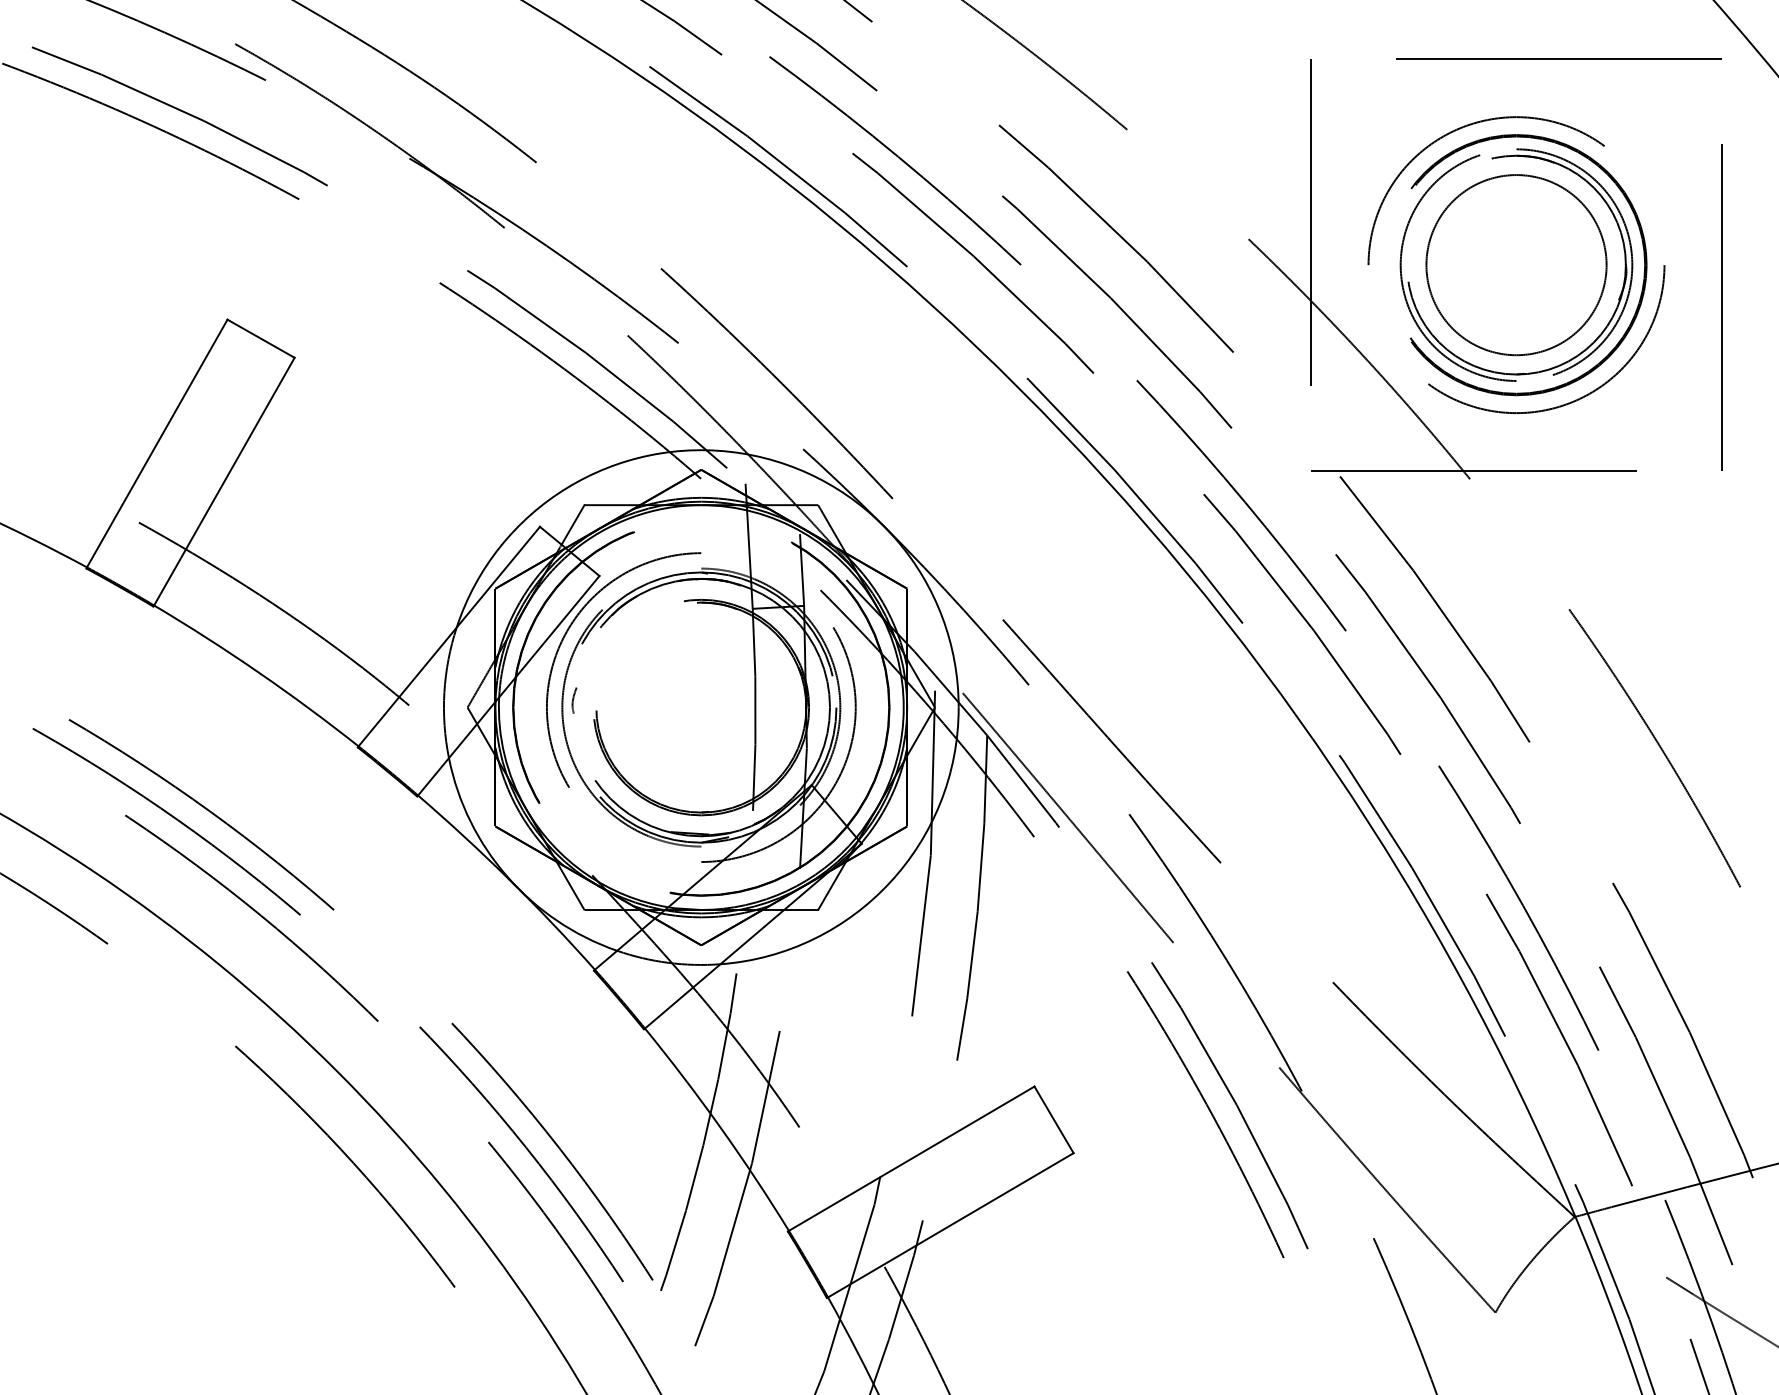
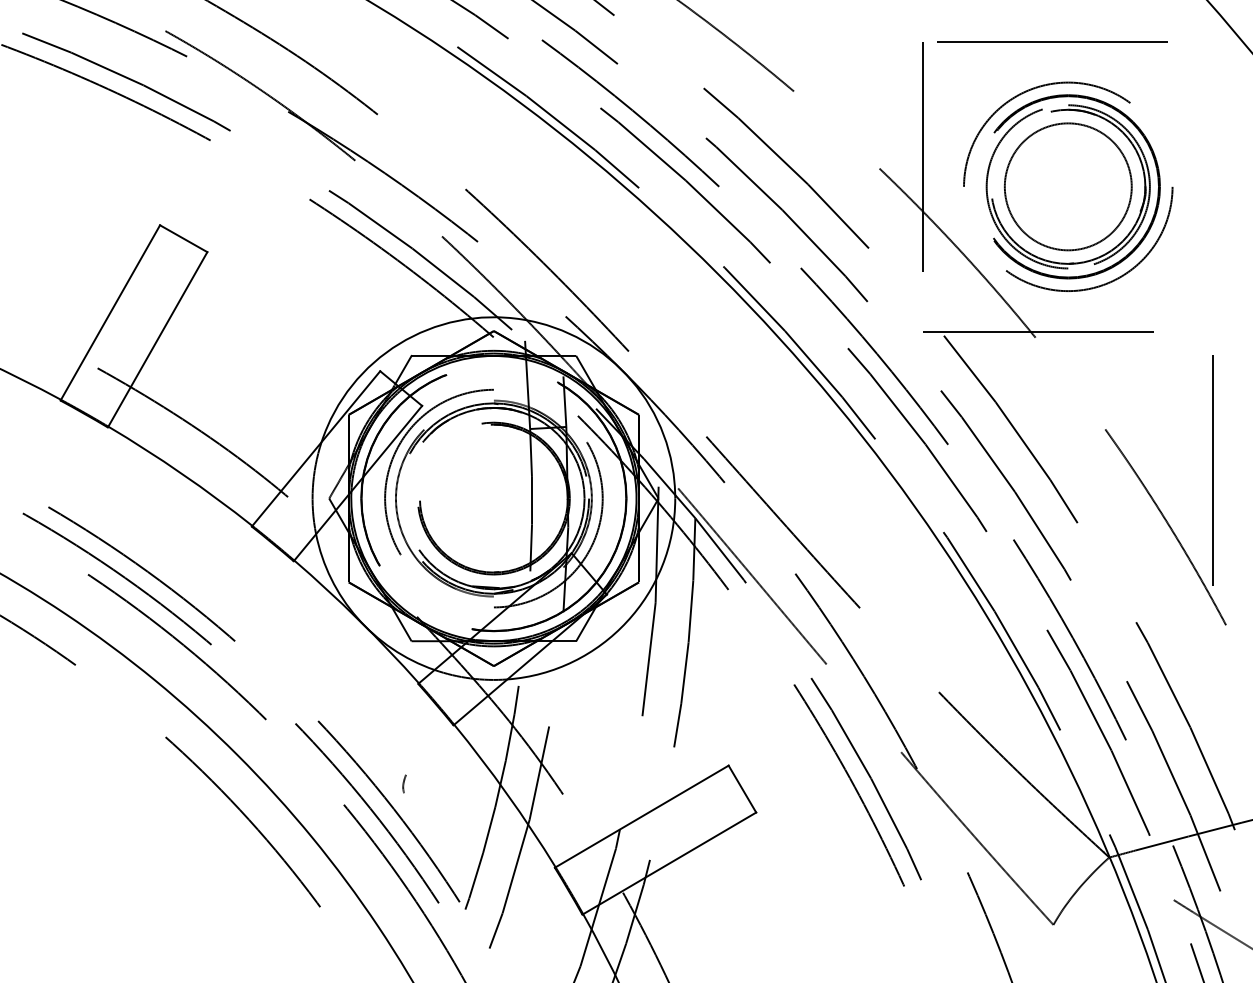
line: (1558, 58) -> (1052, 41), moved
line: (1721, 307) -> (1212, 470), moved
curve: (573, 700) -> (403, 783), moved

